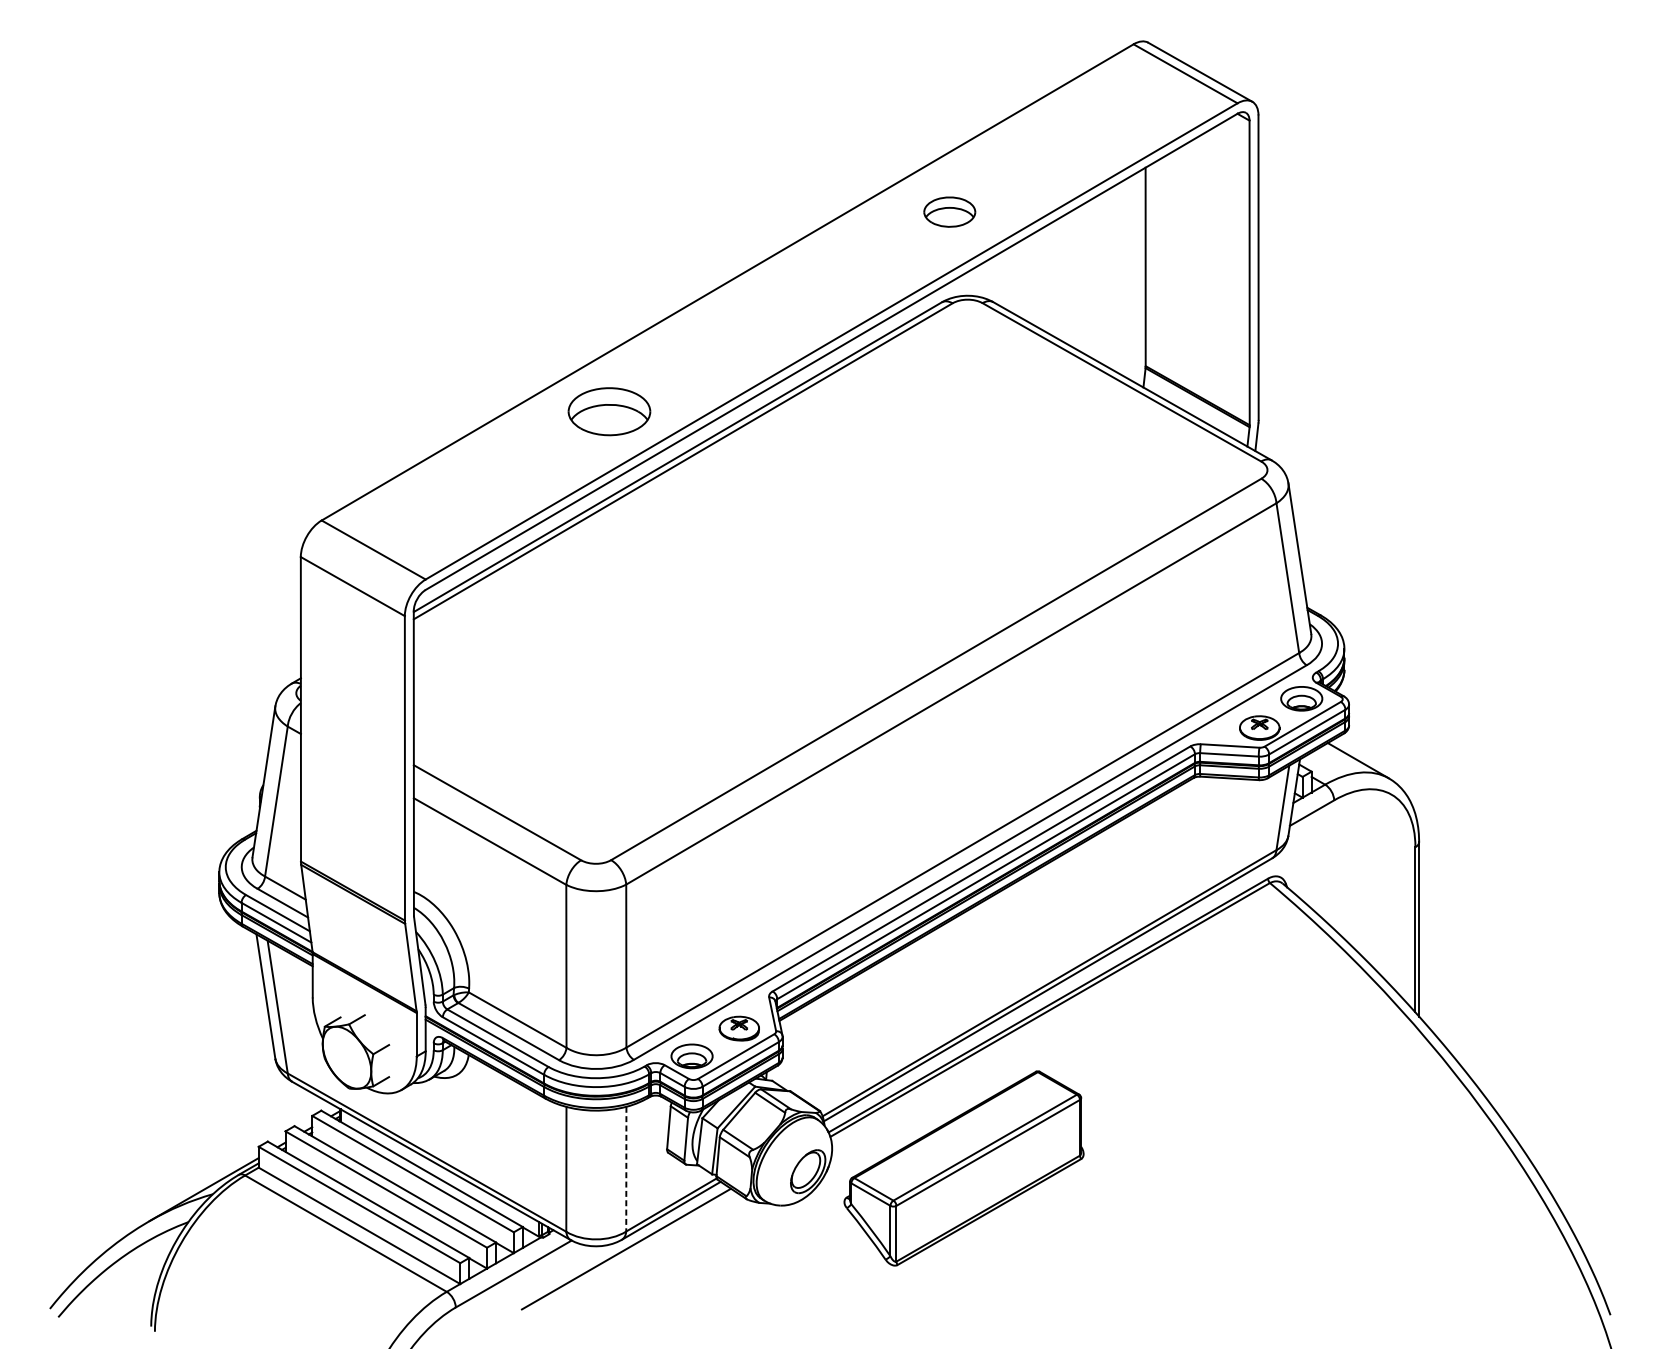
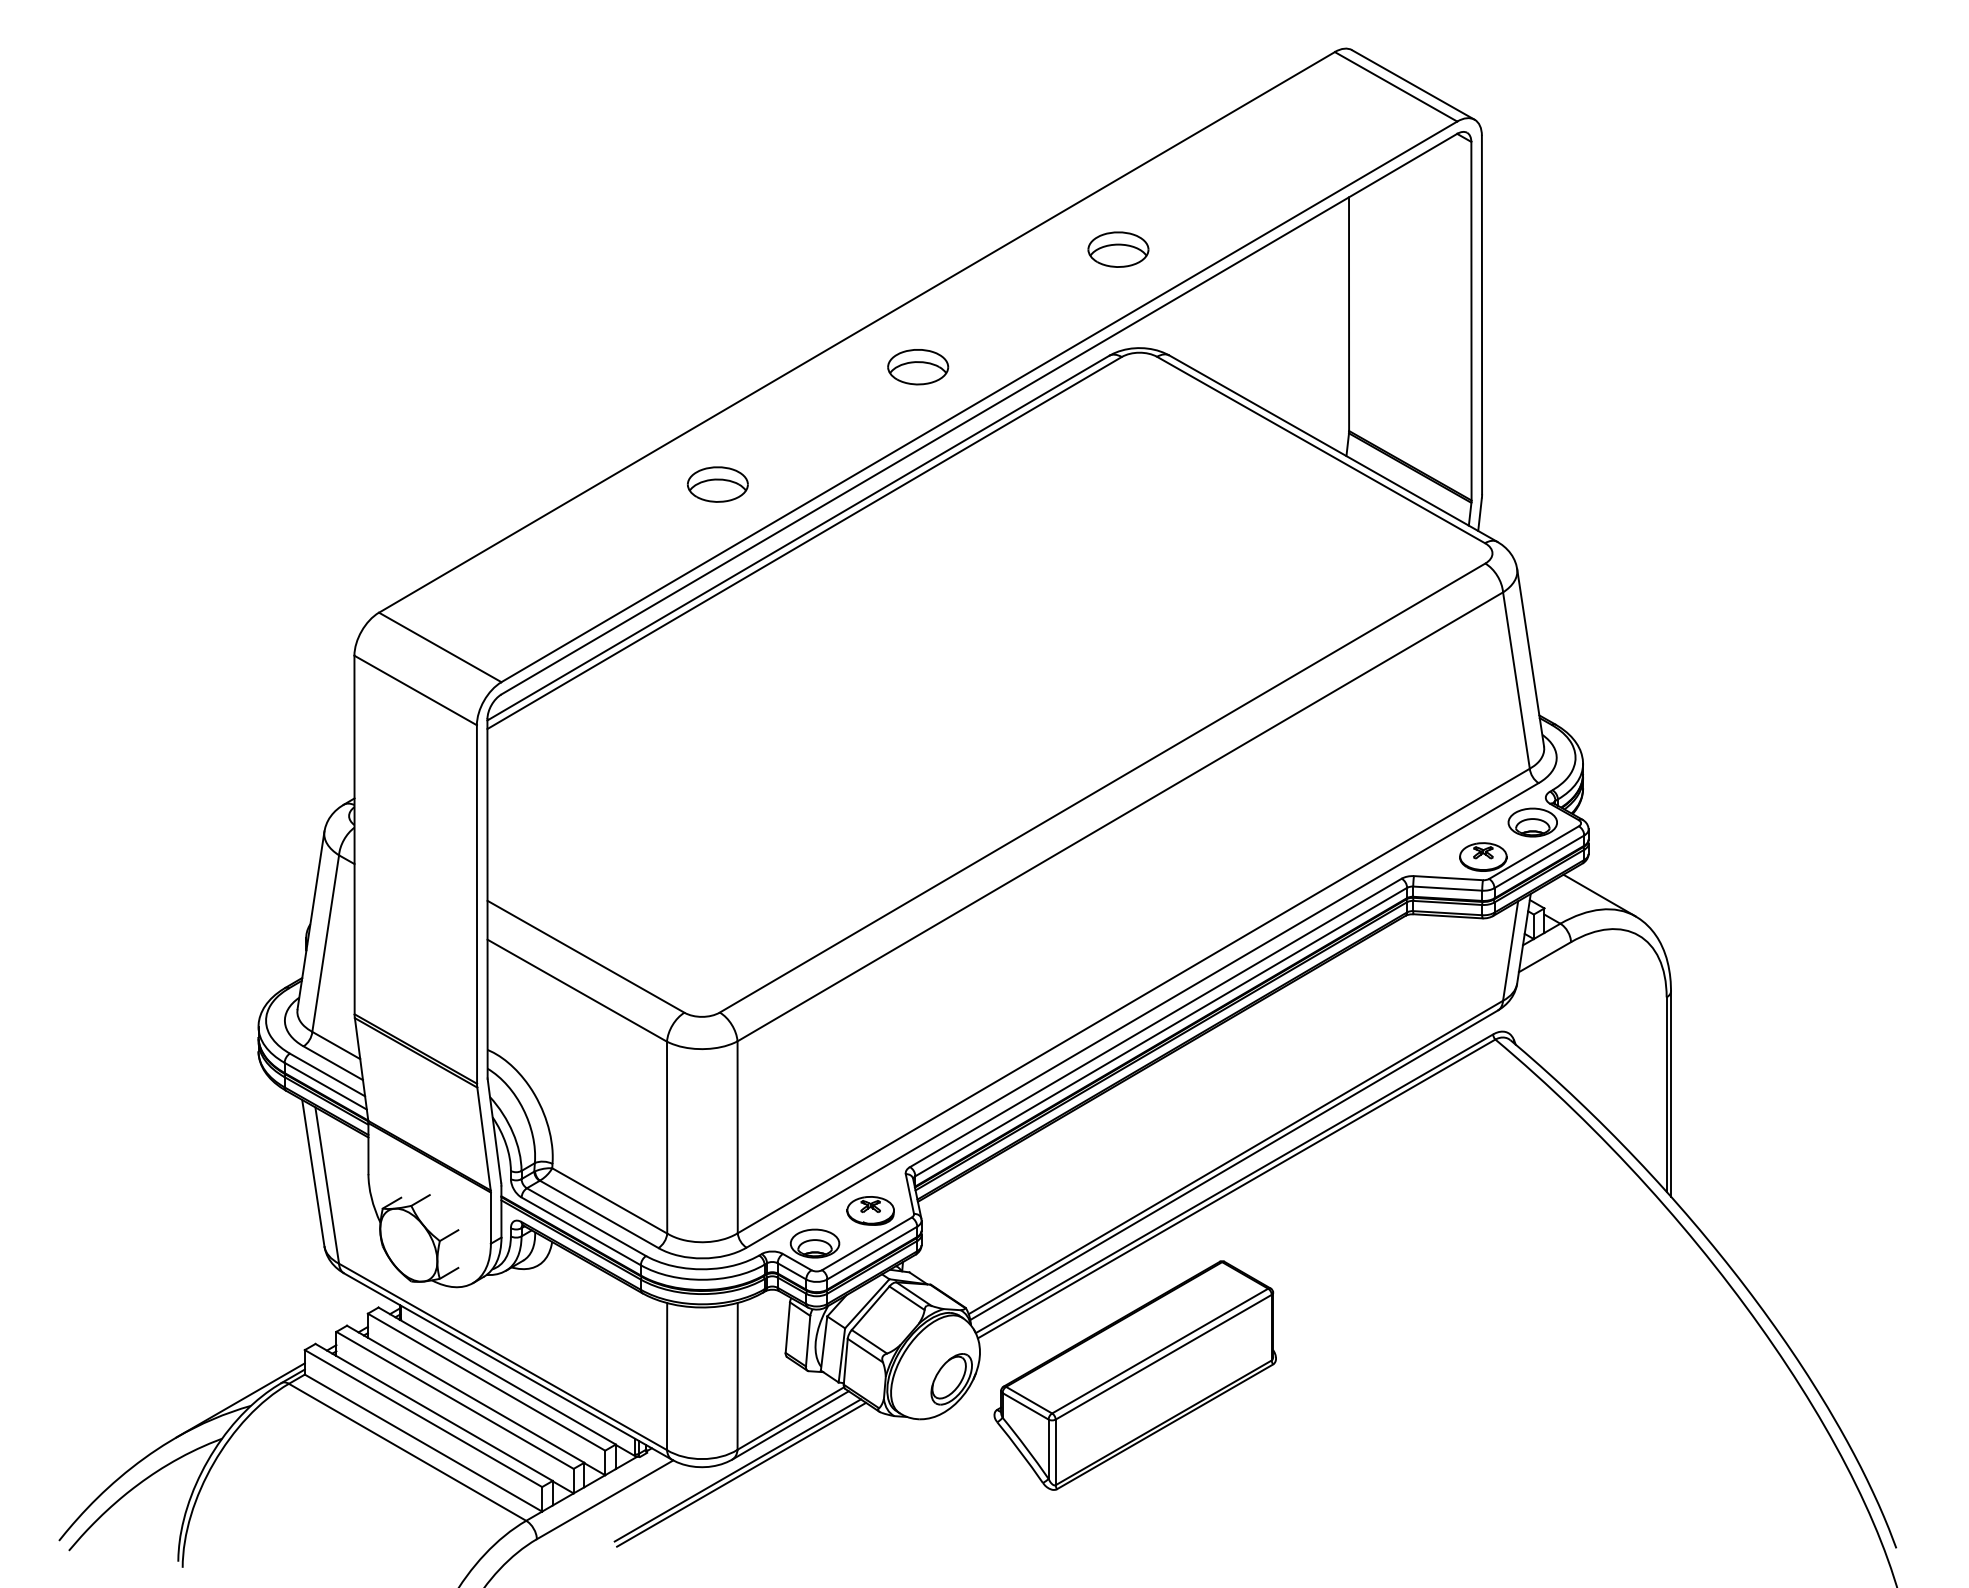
part: (779, 312) -> (918, 367), added
part: (609, 411) -> (717, 484), size x0.62
line: (626, 1169) -> (737, 1376), dashed -> solid
line: (629, 1252) -> (741, 1474), added

